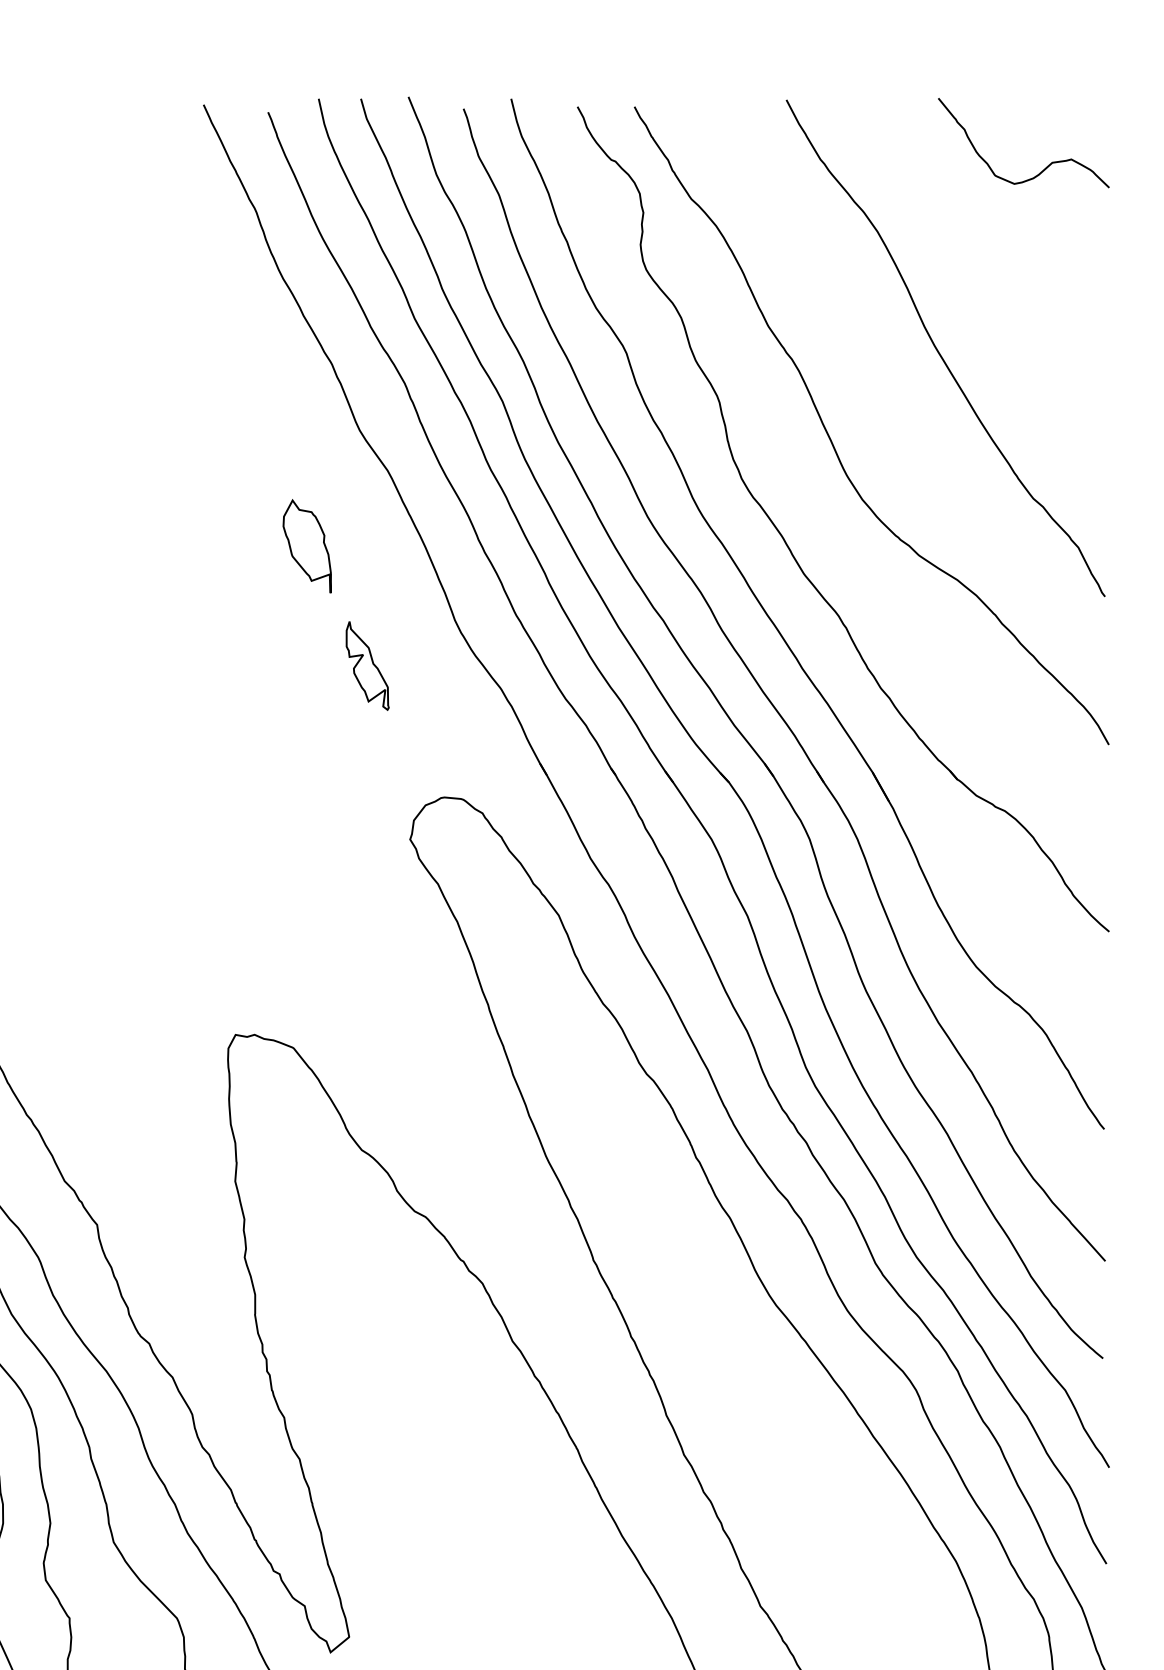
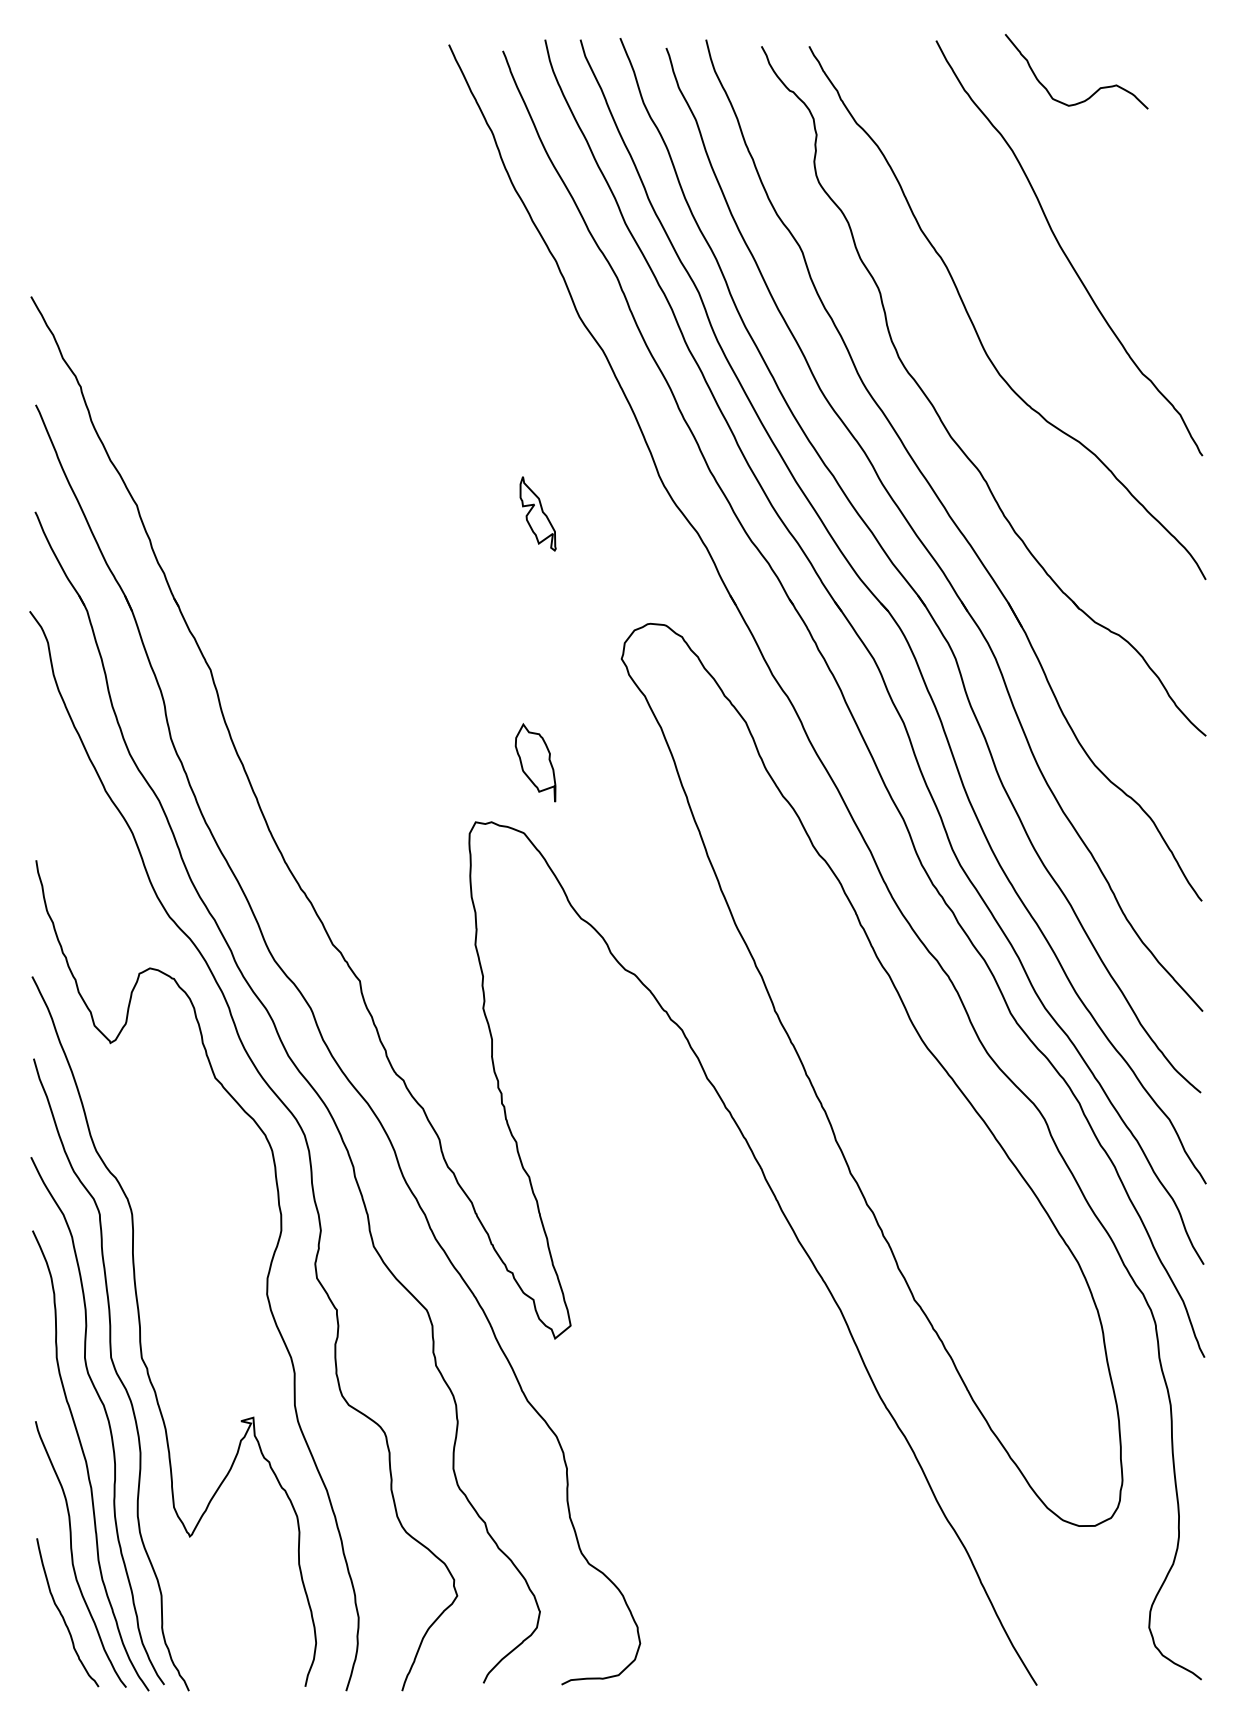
curve: (1041, 170) -> (1091, 94), moved
part: (307, 545) -> (535, 762), moved
part: (366, 665) -> (537, 513), moved

